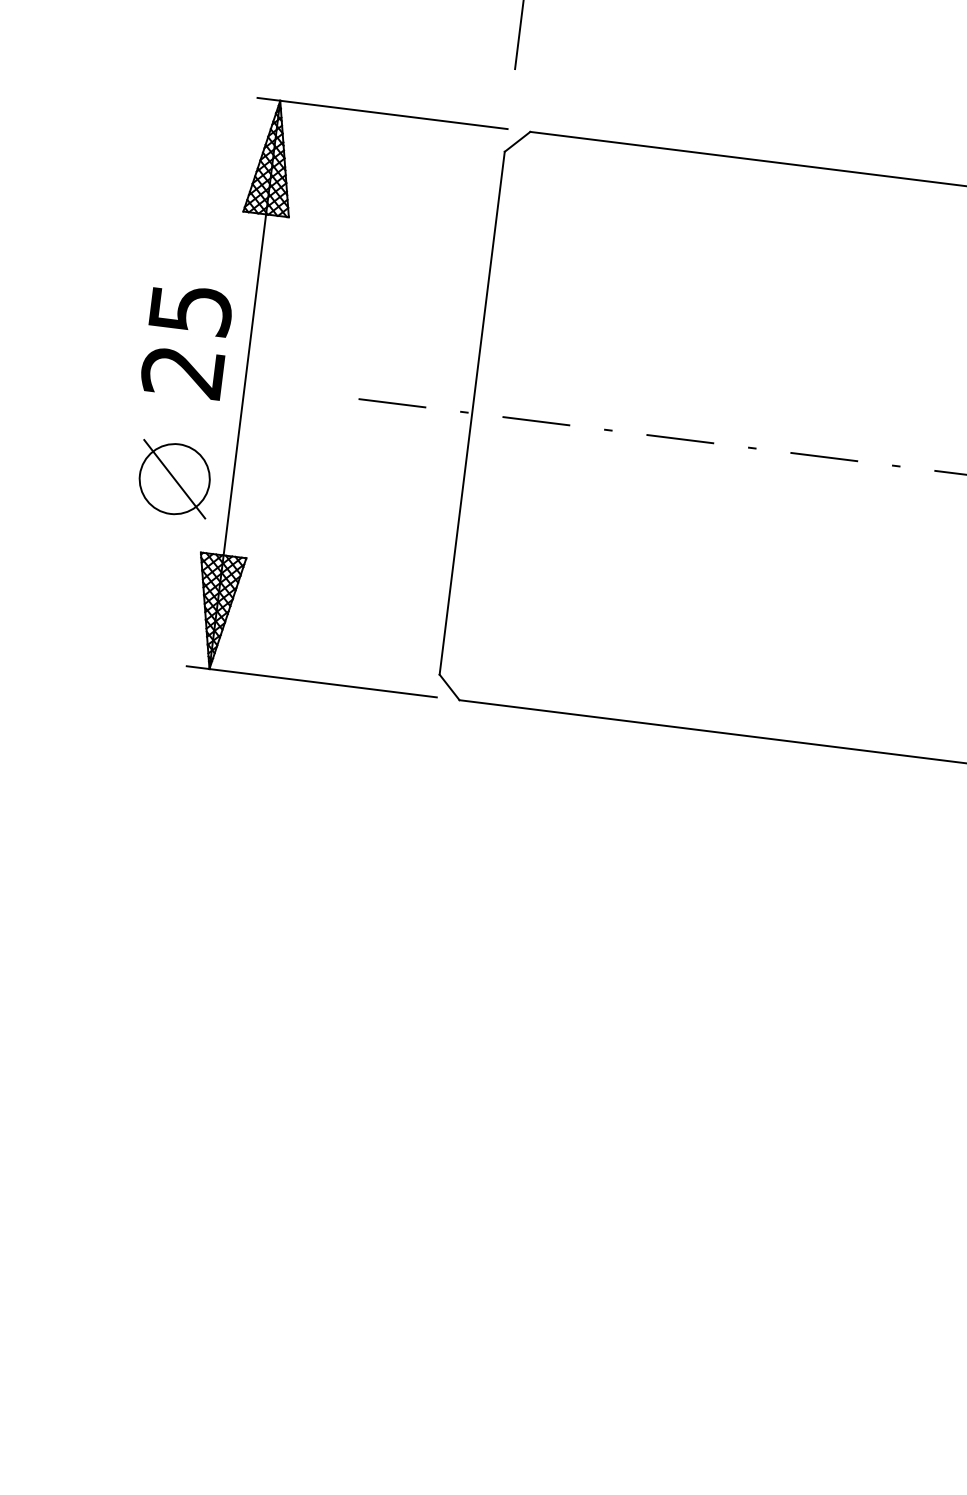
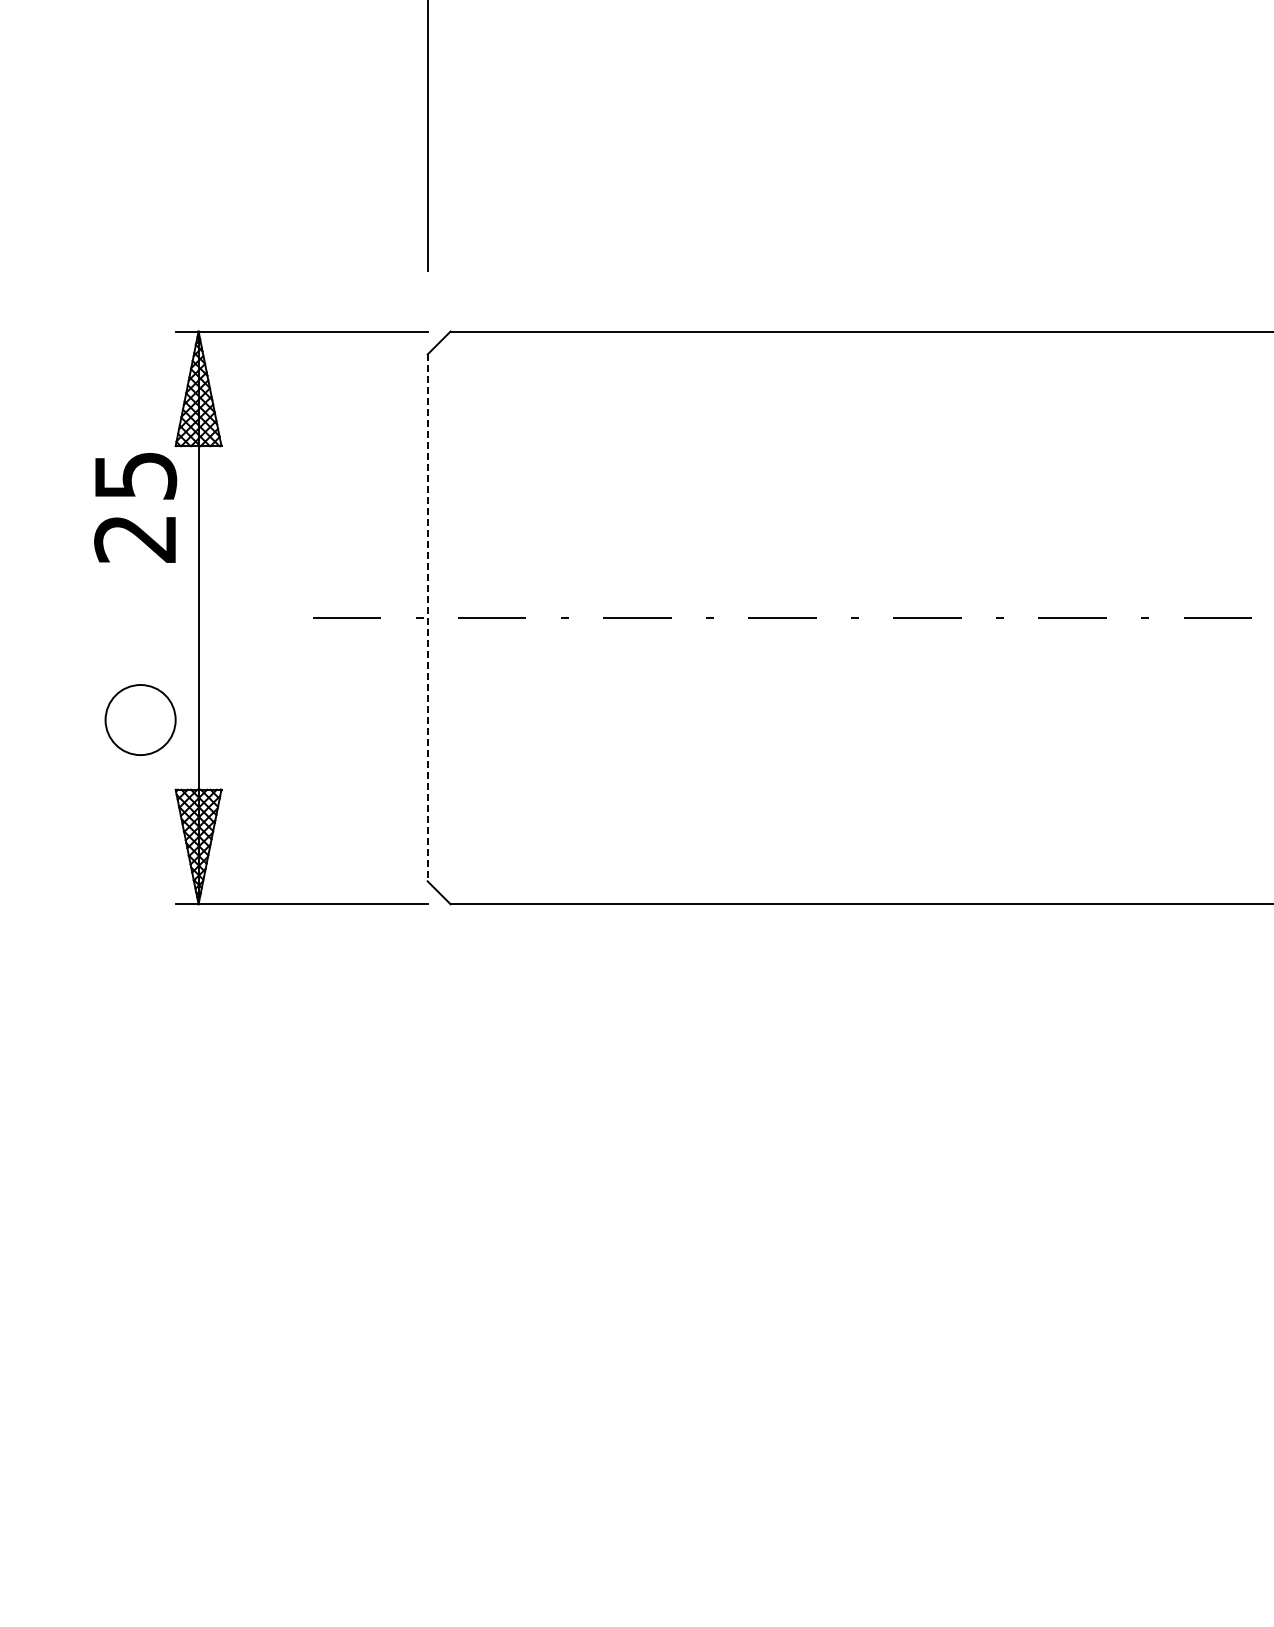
text: (186, 340) -> (135, 507), moved
line: (471, 413) -> (427, 618), solid -> dashed
line: (174, 479) -> (140, 720), removed

